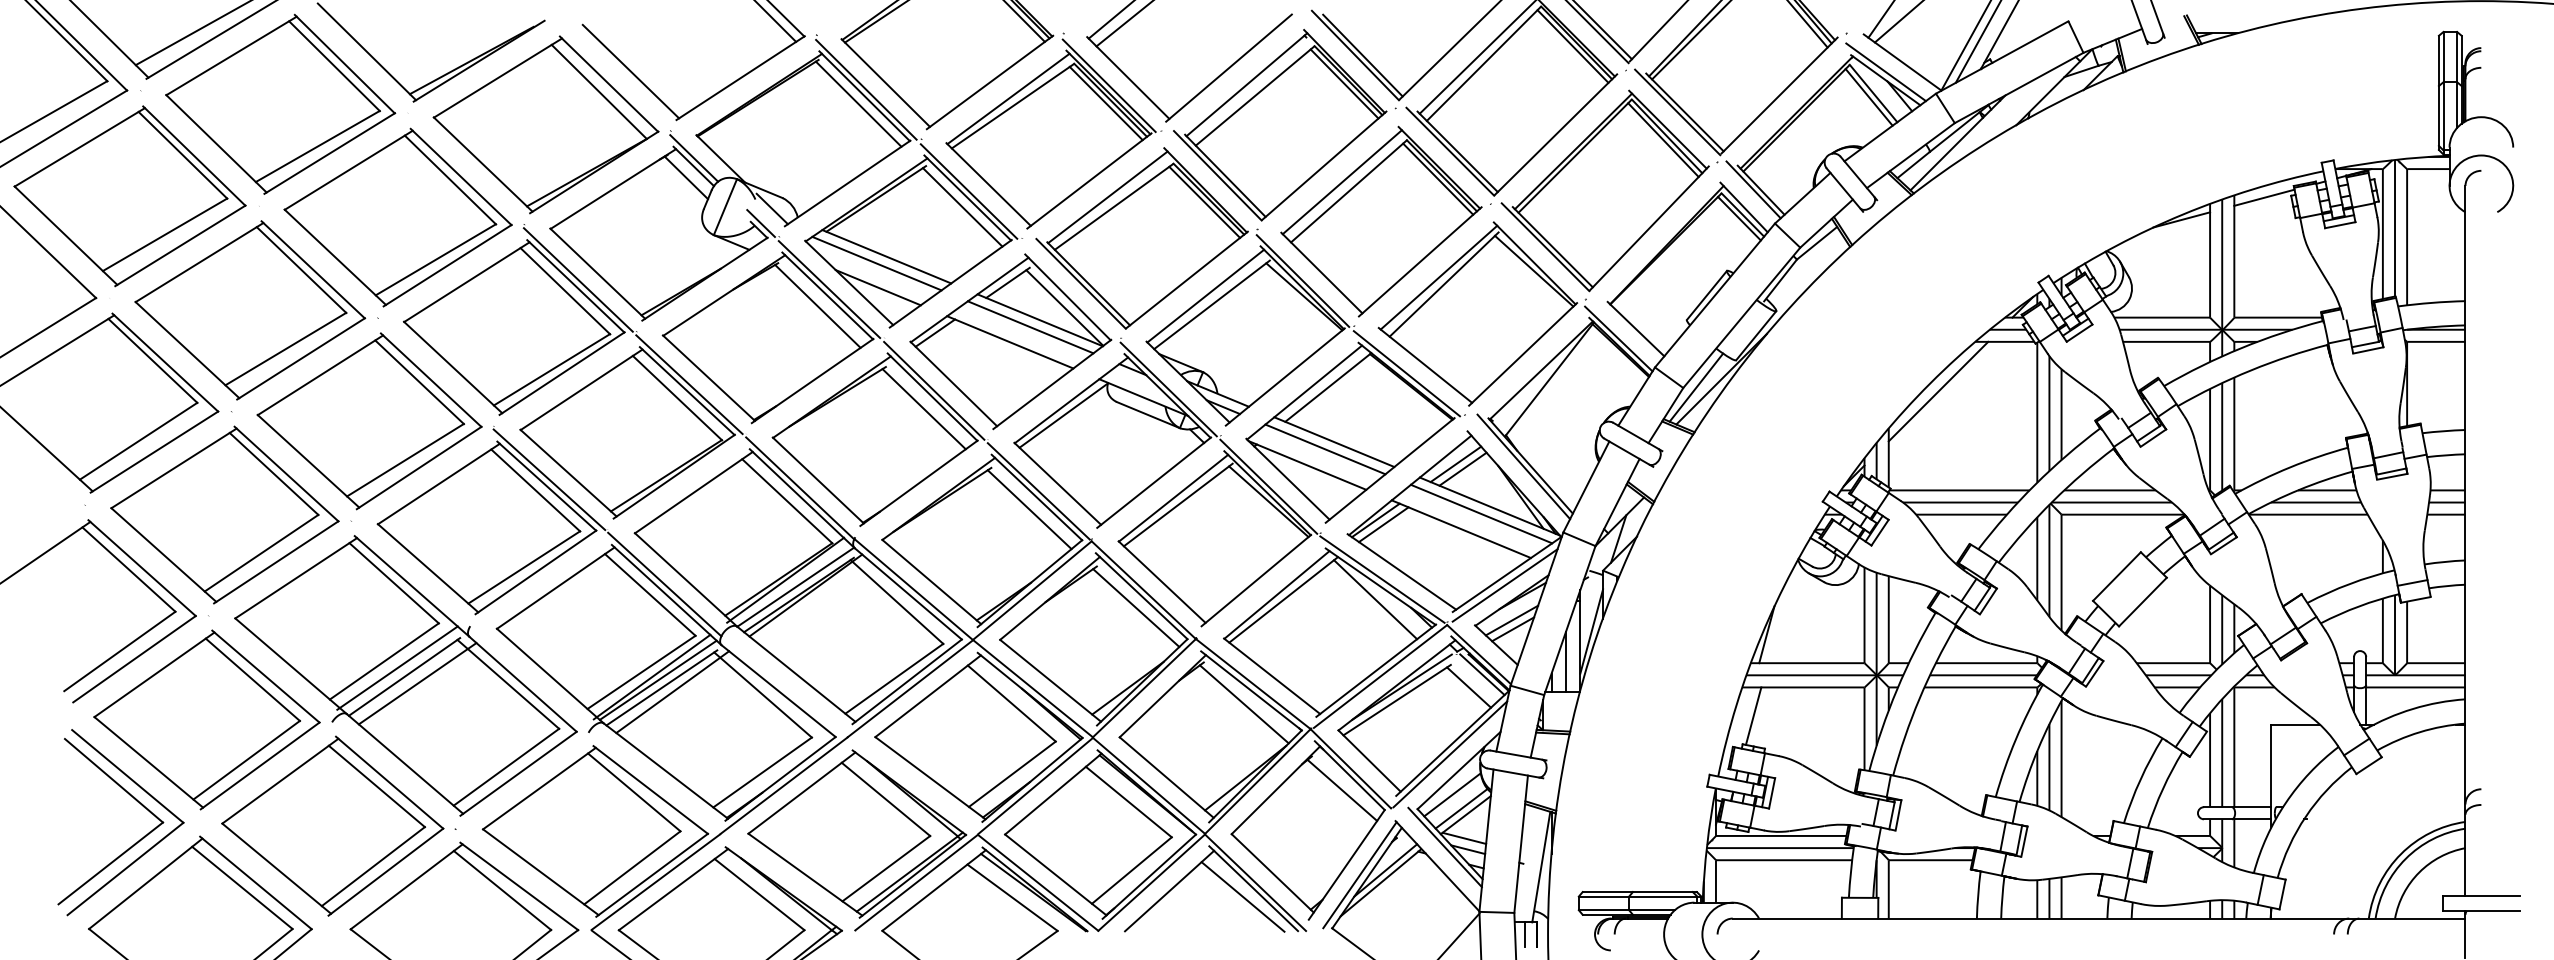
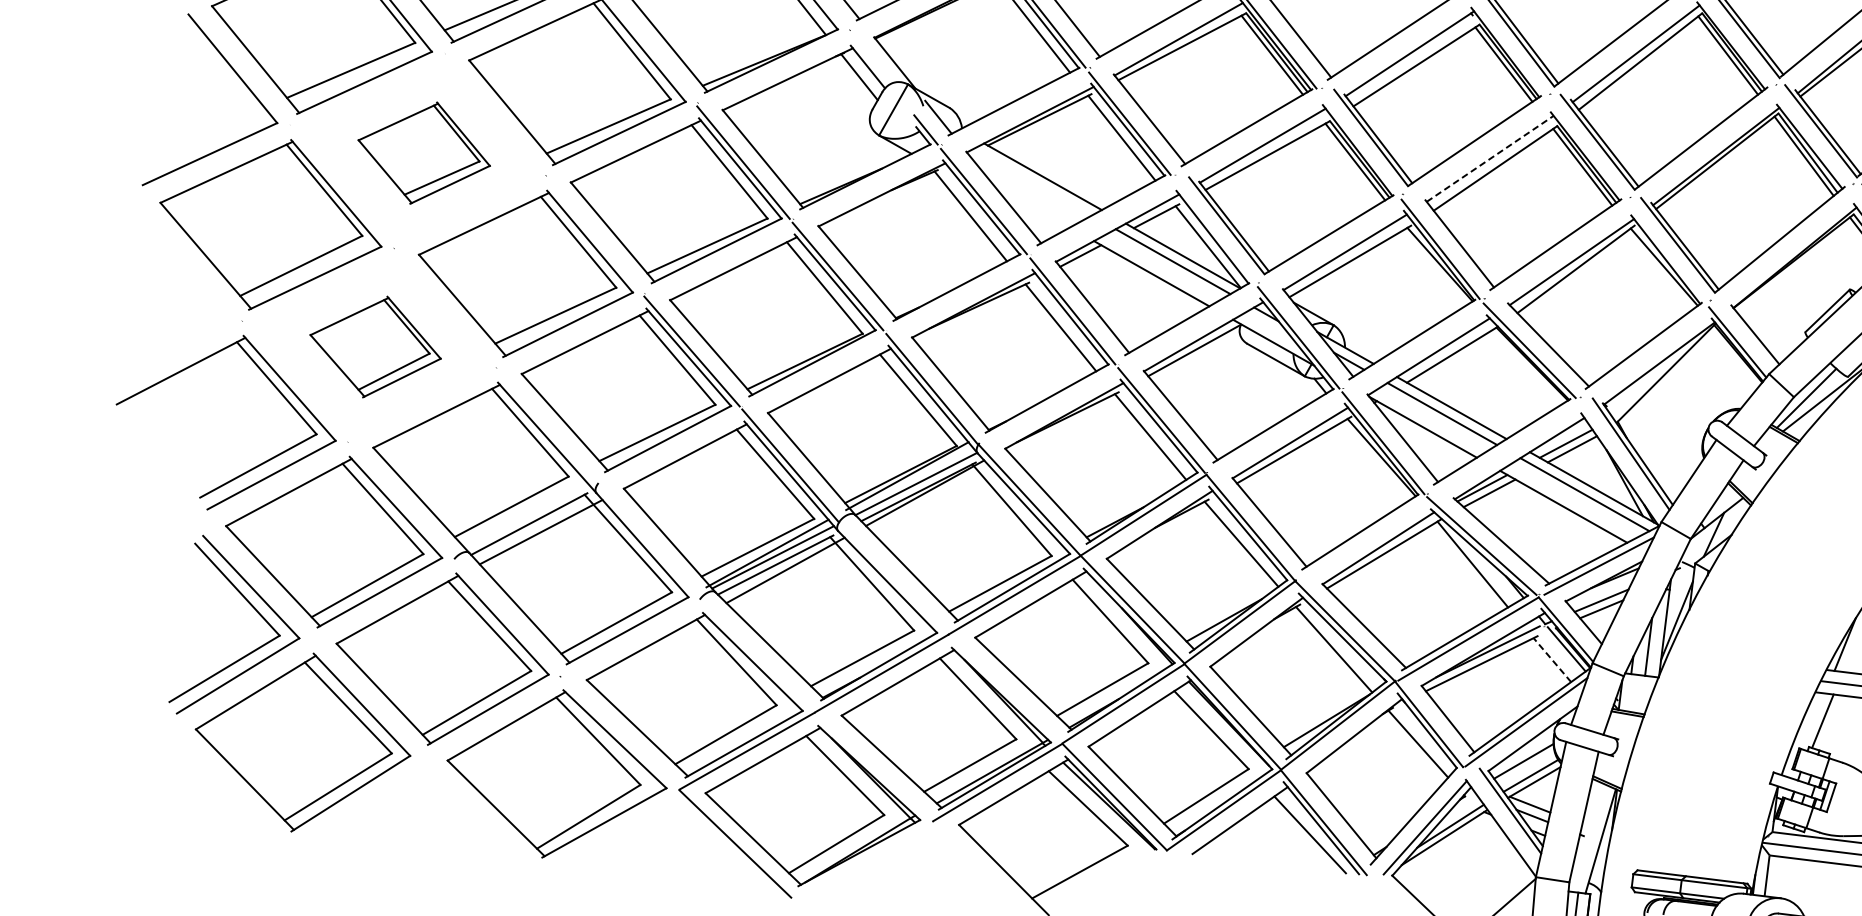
line: (694, 158) -> (869, 59), removed
line: (1342, 181) -> (1490, 158), solid -> dashed
line: (876, 263) -> (1032, 182), removed
line: (877, 287) -> (1030, 205), removed
part: (250, 310) -> (424, 153), size x0.6
part: (224, 514) -> (375, 346), size x0.6
line: (397, 667) -> (523, 514), removed
line: (1469, 687) -> (1552, 660), solid -> dashed

